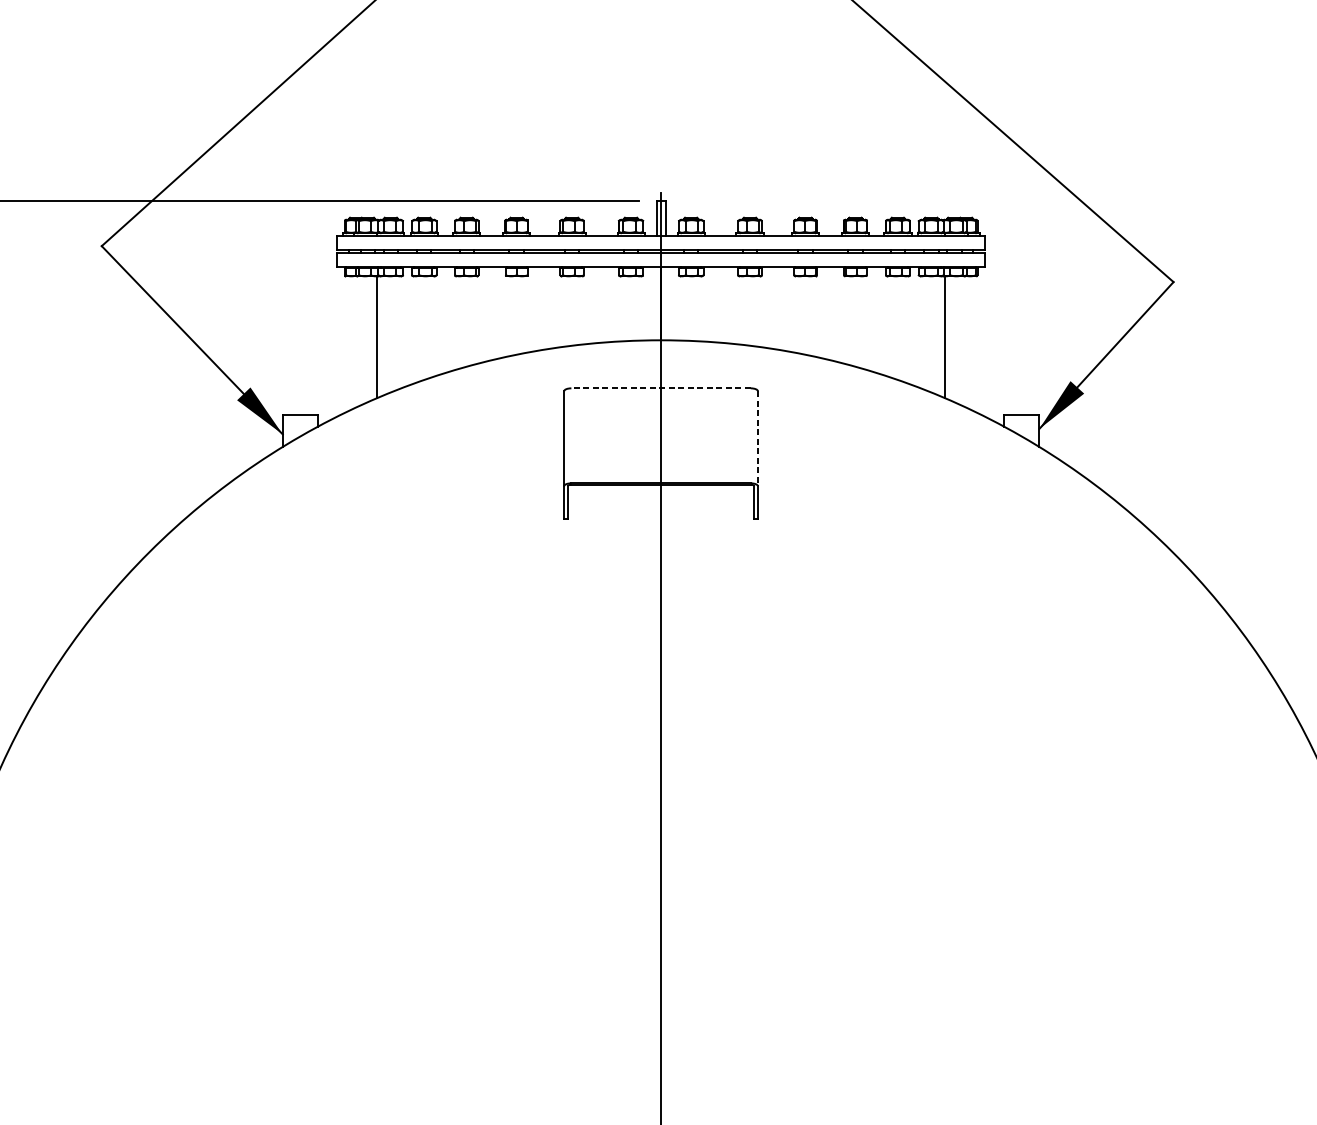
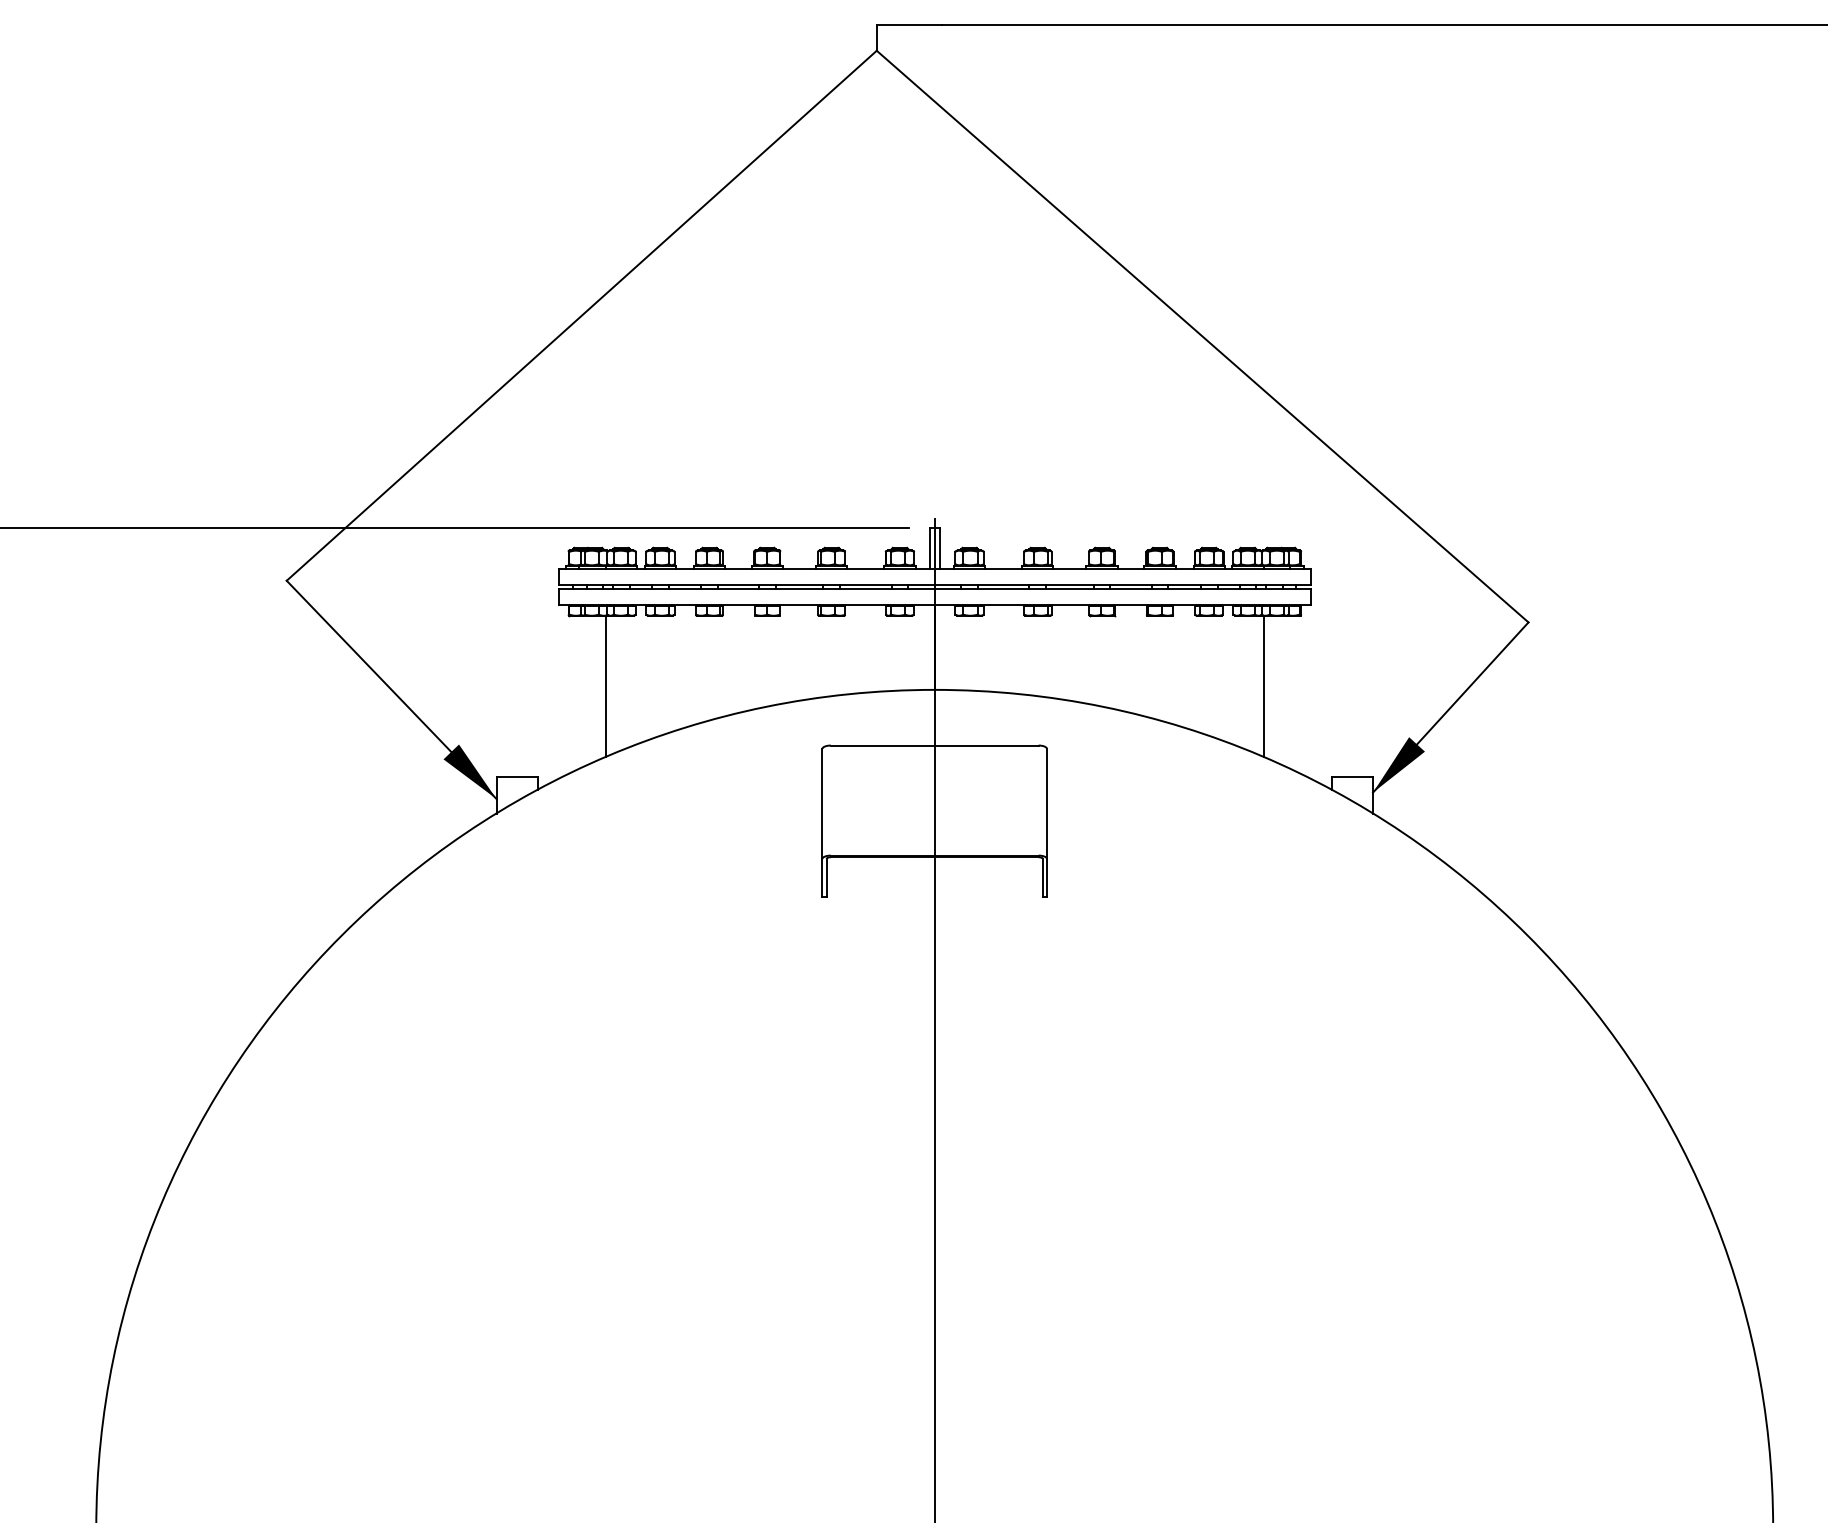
line: (660, 388) -> (934, 745), dashed -> solid
line: (757, 439) -> (1046, 804), dashed -> solid

